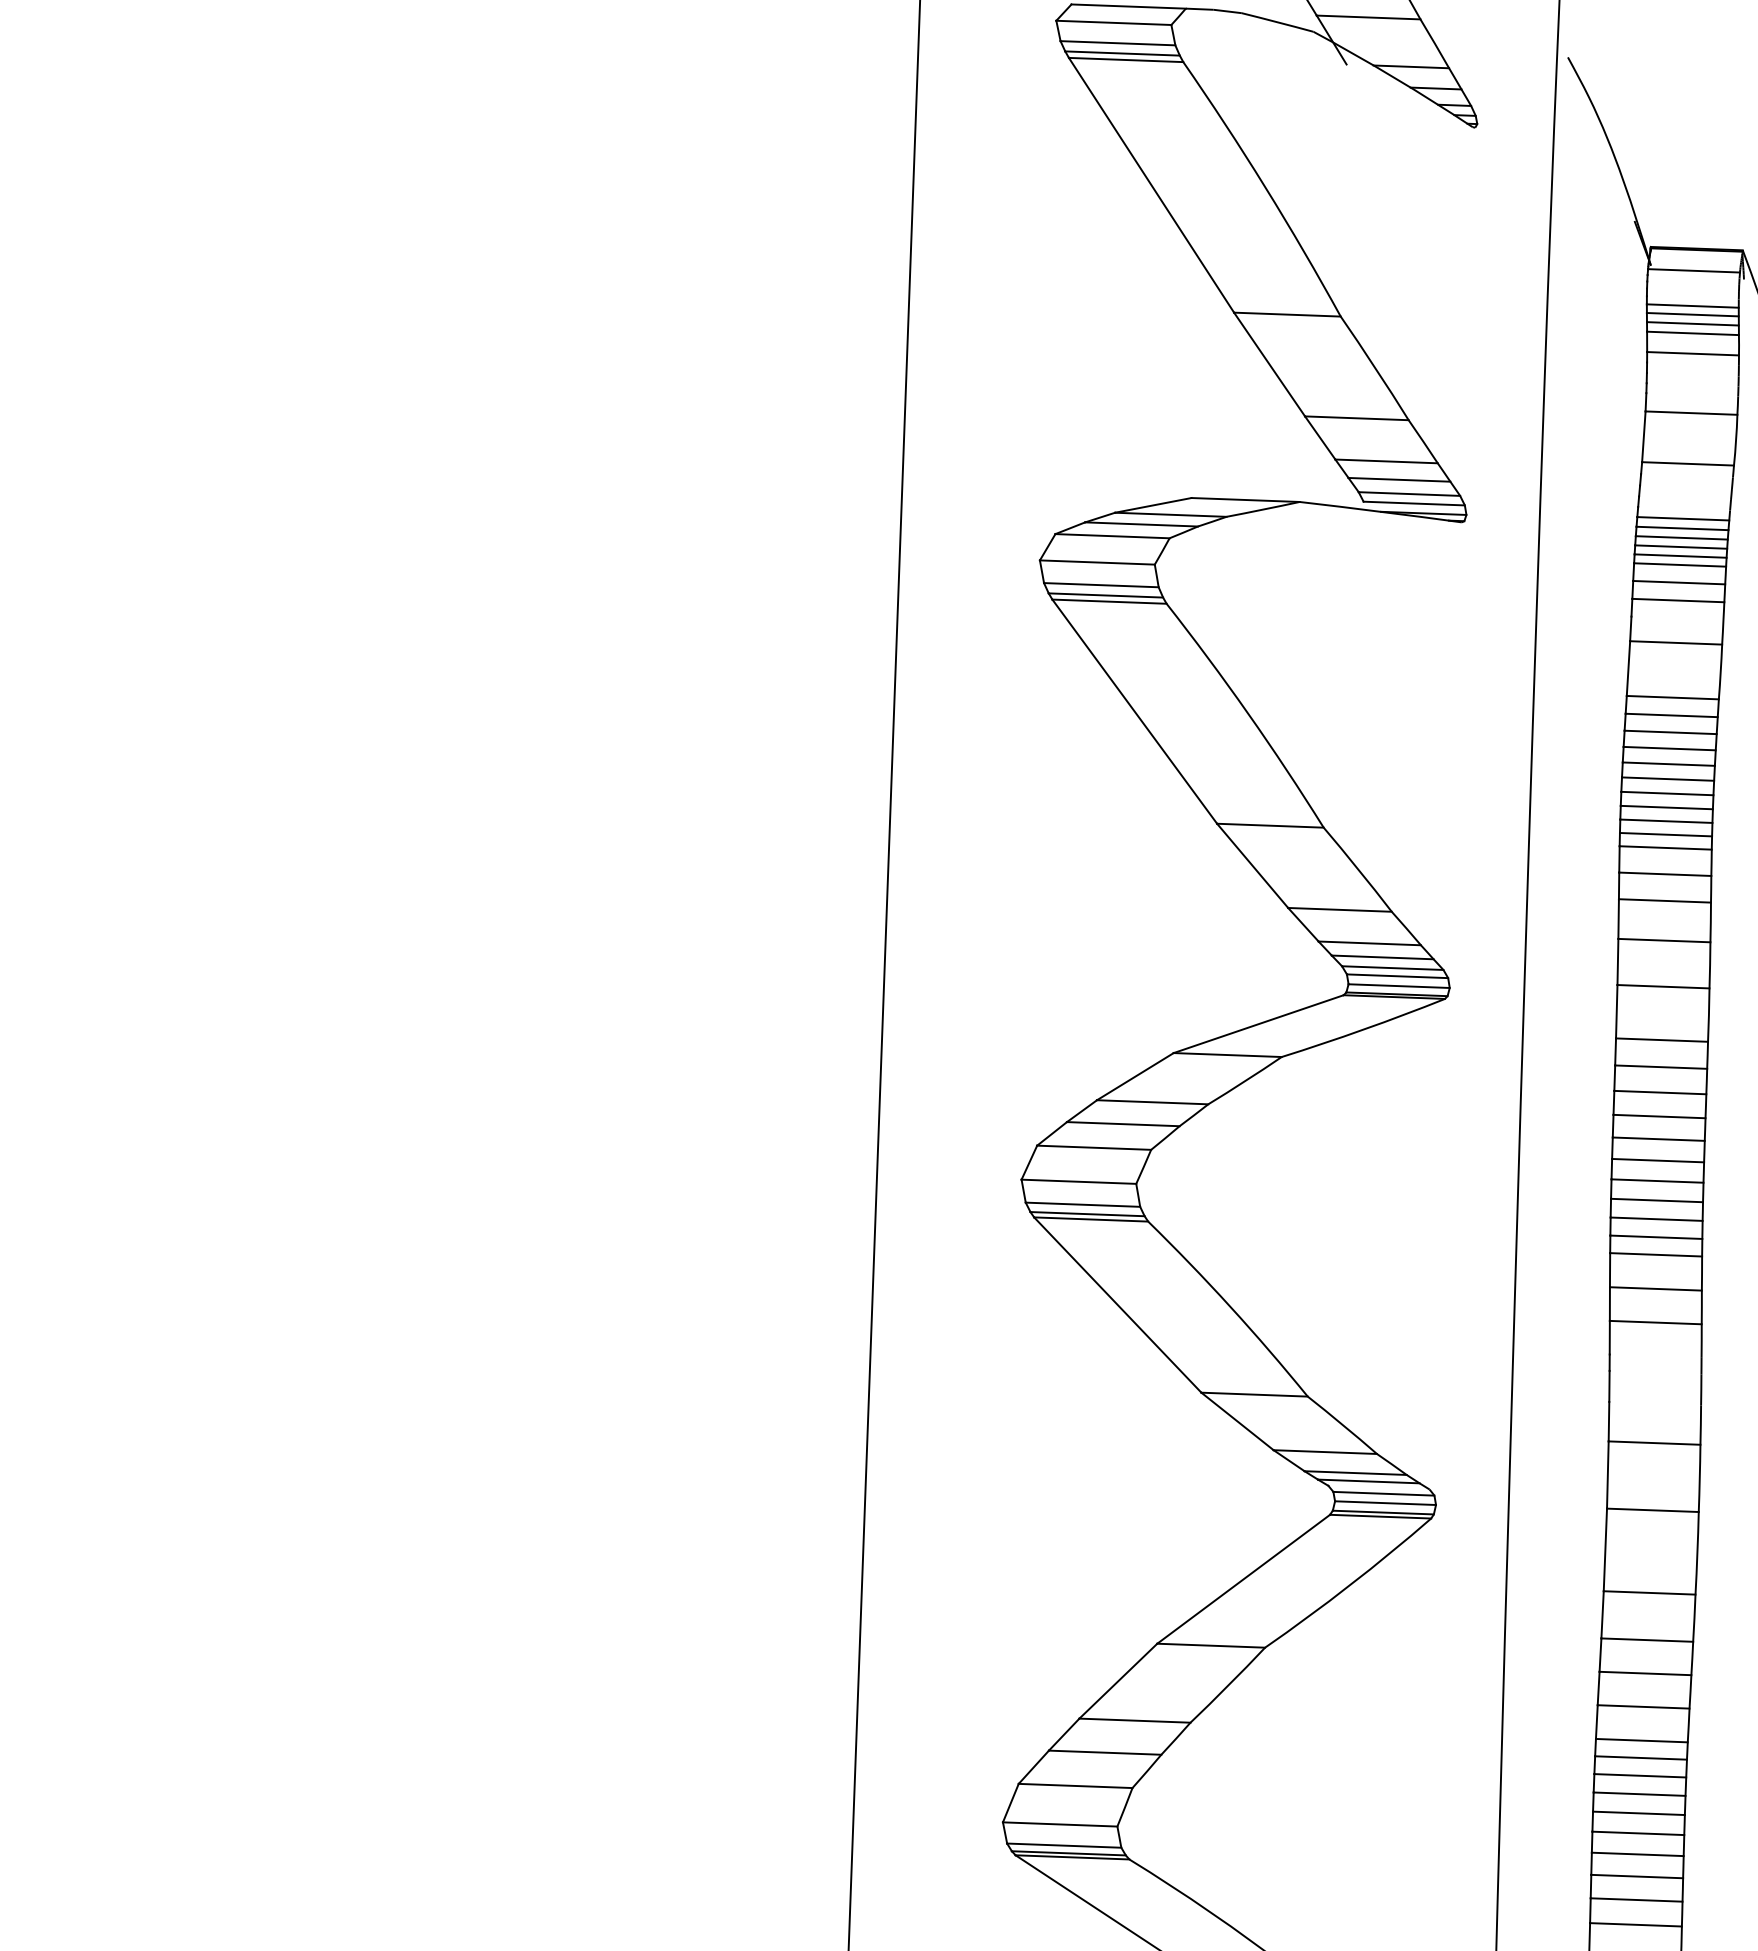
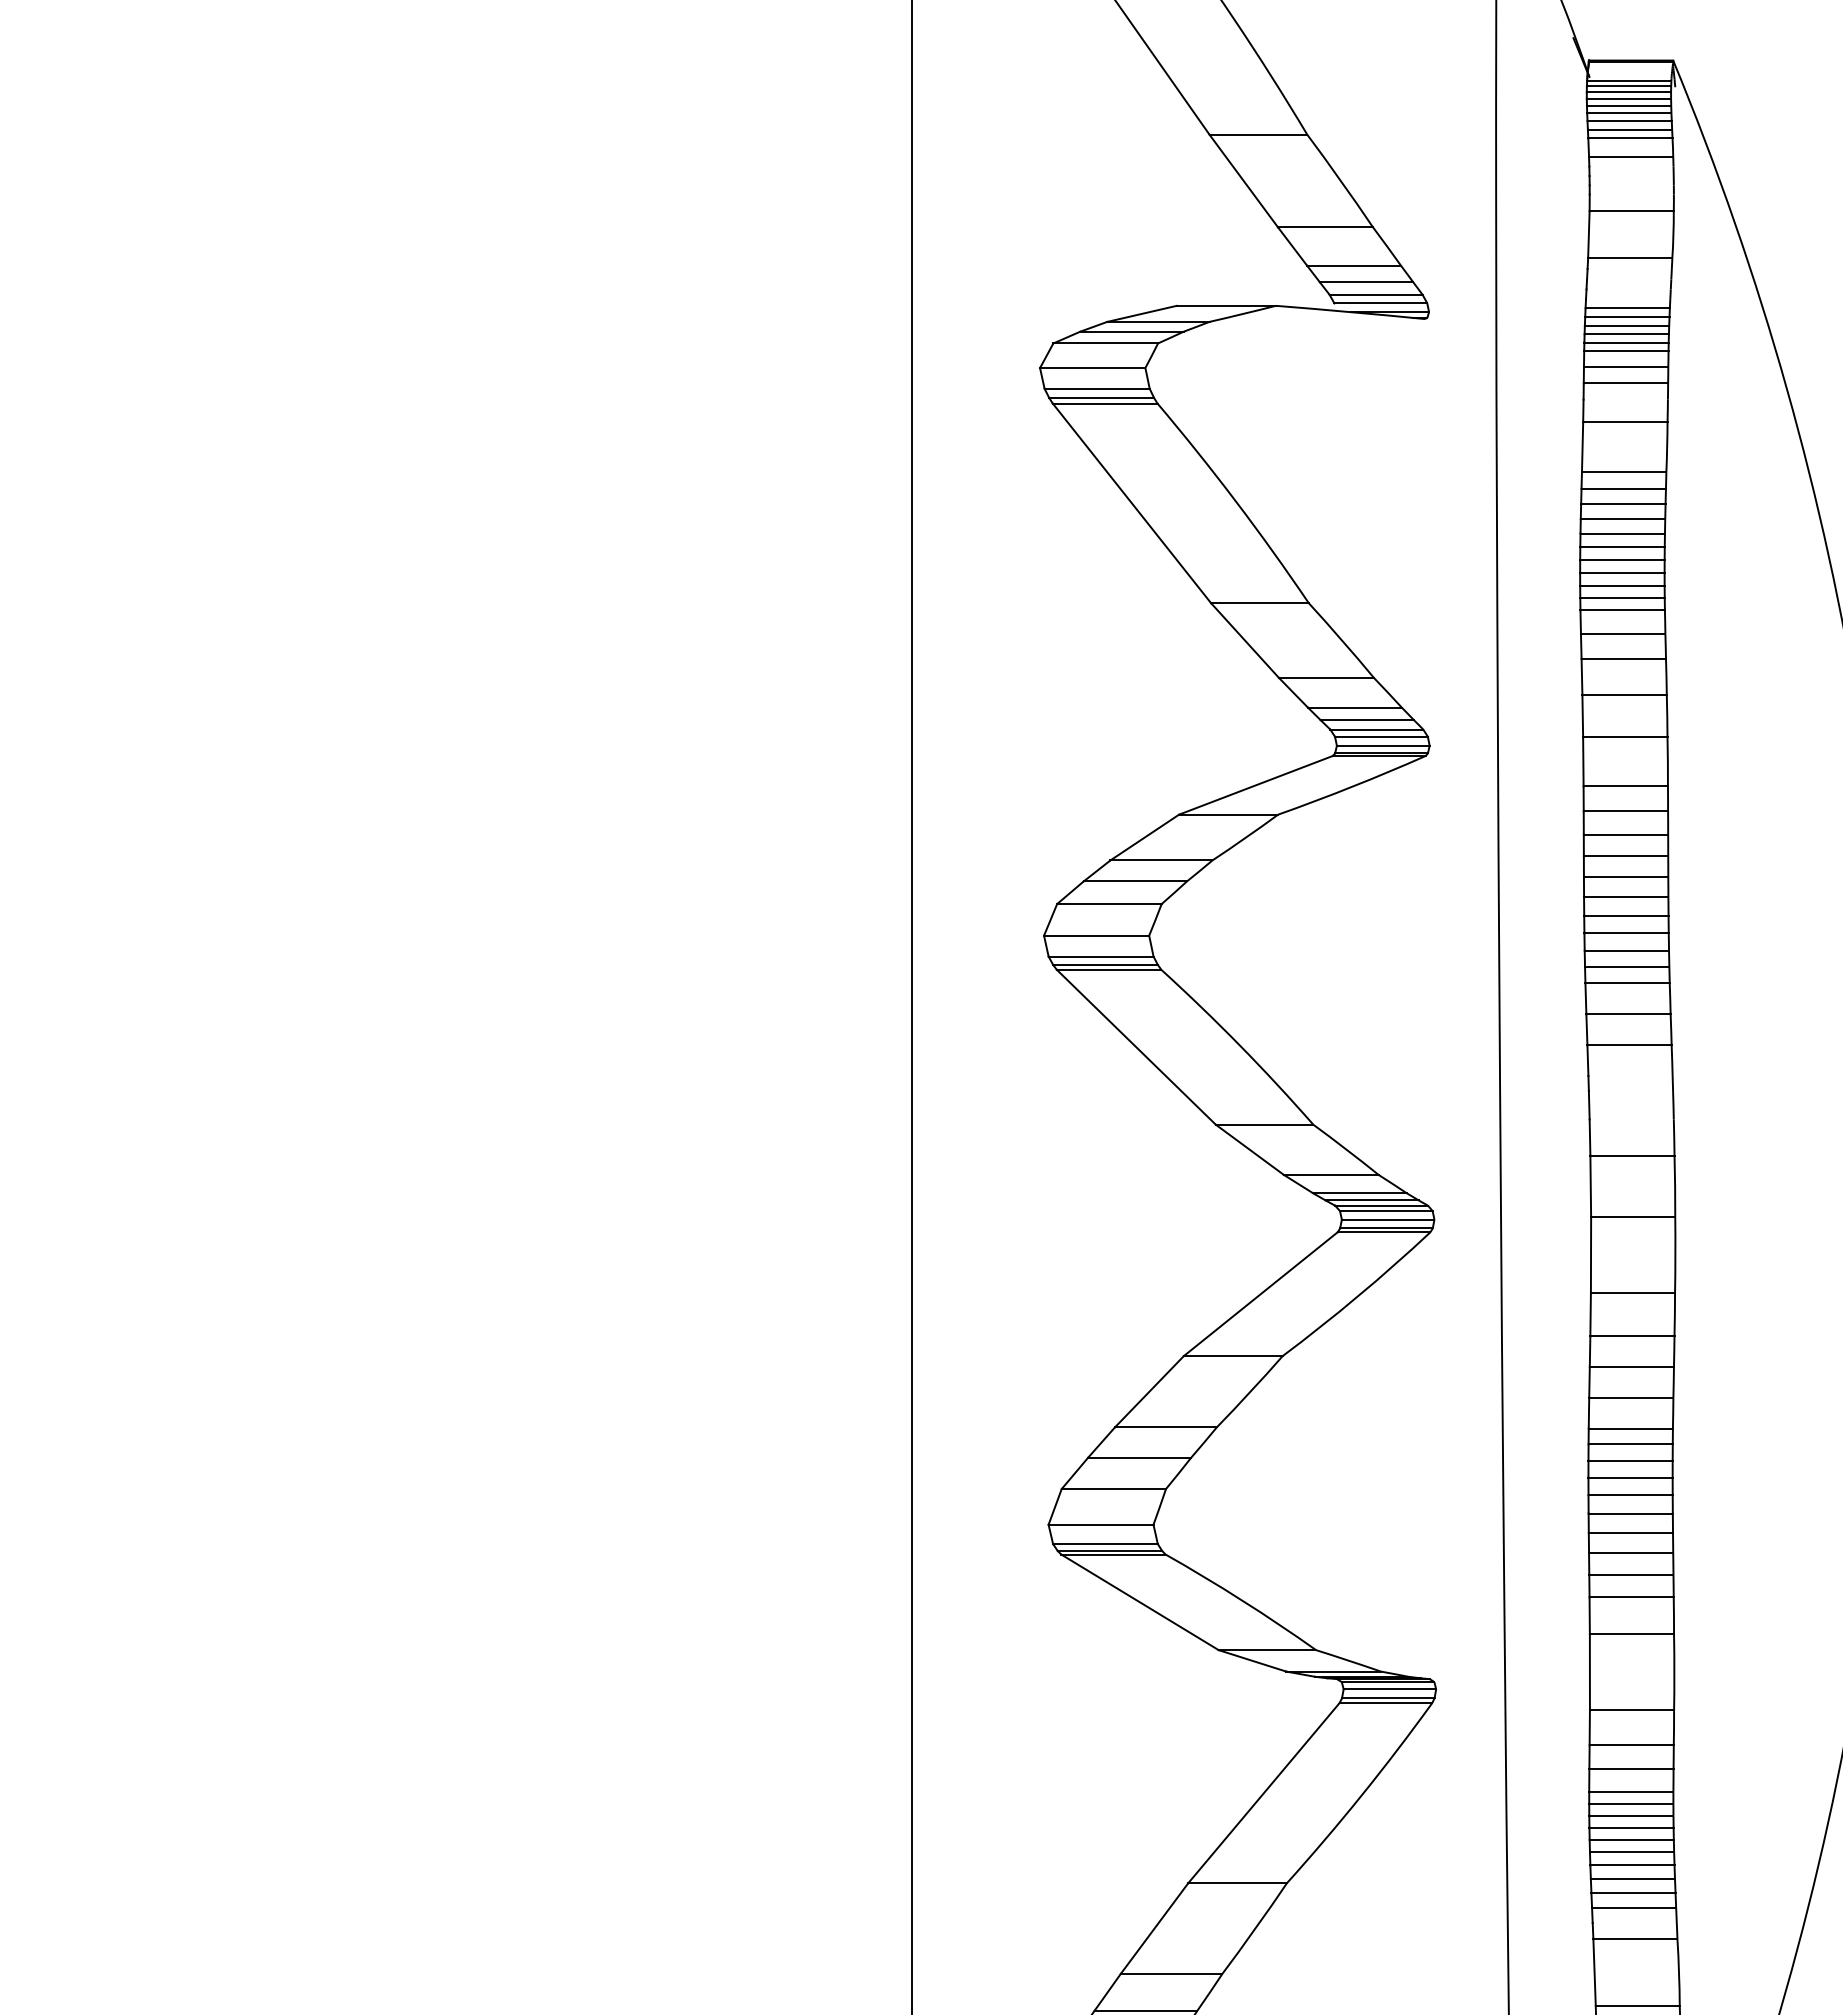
line: (1692, 276) -> (1628, 86), added
line: (1692, 283) -> (1628, 92), added
line: (1692, 289) -> (1628, 98), added
line: (1692, 297) -> (1628, 105), added
line: (1378, 1487) -> (1381, 1205), added

